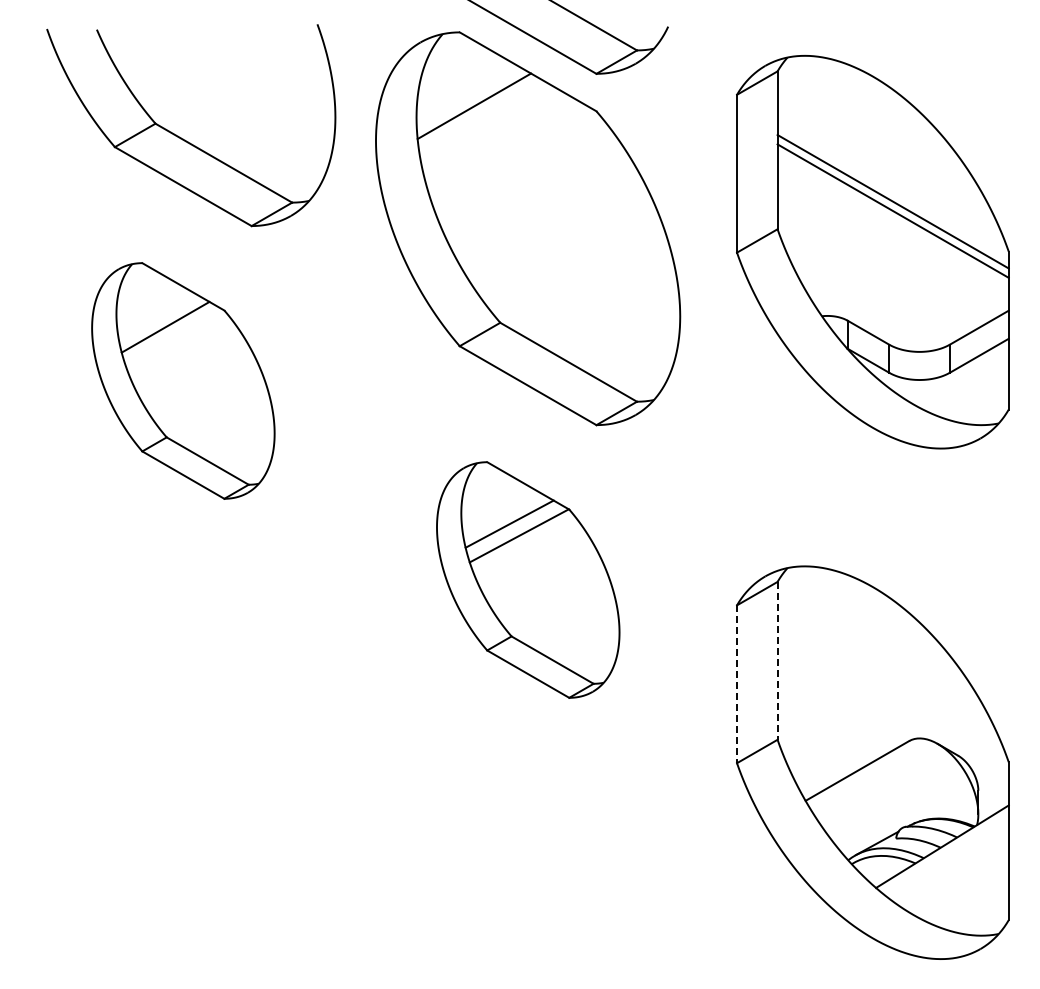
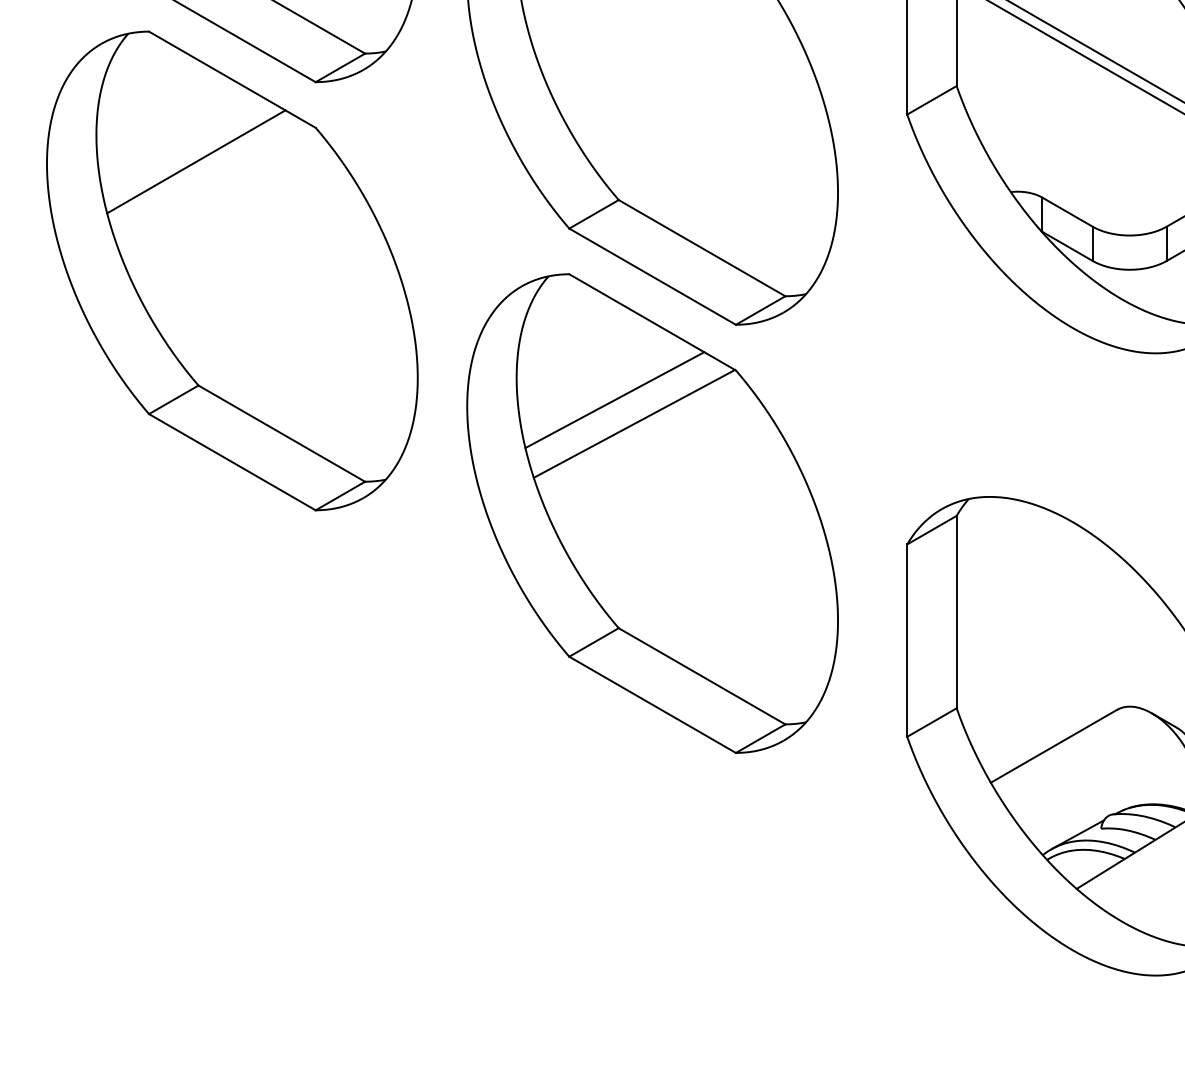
part: (183, 380) -> (232, 270), size x1.67
part: (528, 579) -> (653, 512), size x1.67
line: (777, 660) -> (956, 611), dashed -> solid
line: (737, 684) -> (907, 640), dashed -> solid

